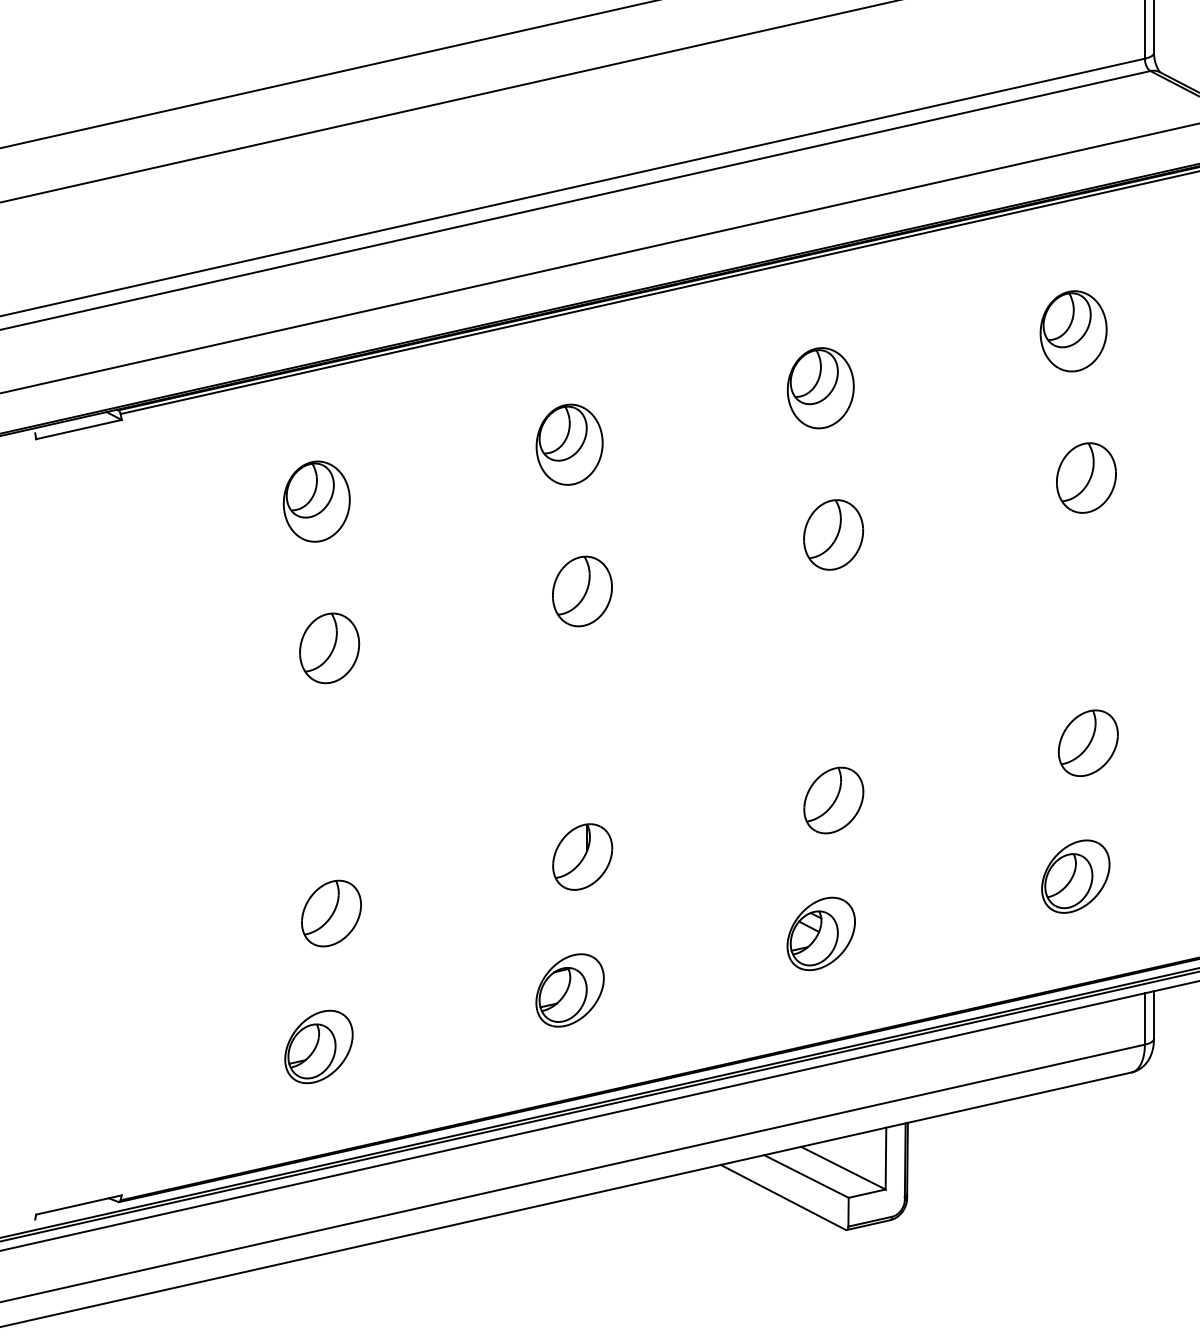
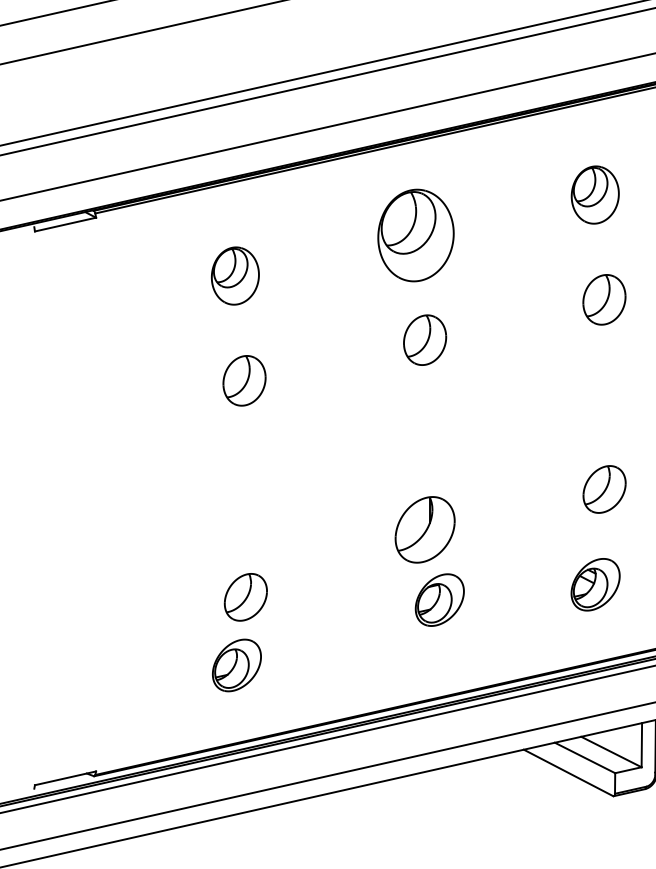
part: (569, 444) -> (415, 235), size x1.6
part: (582, 856) -> (425, 529), size x1.4
part: (331, 913) -> (245, 597), moved
part: (569, 990) -> (439, 600), moved

